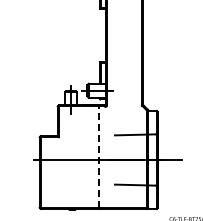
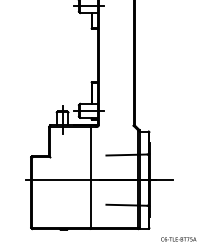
line: (99, 157) -> (90, 177), dashed -> solid

